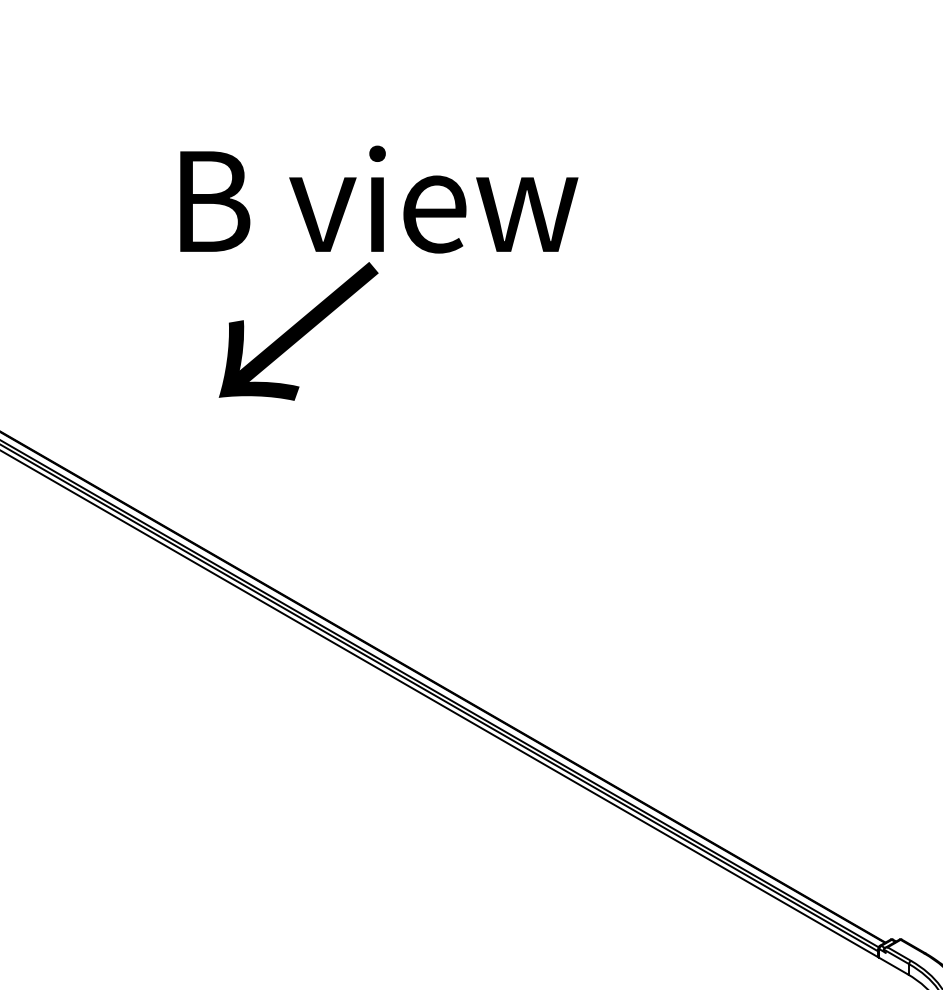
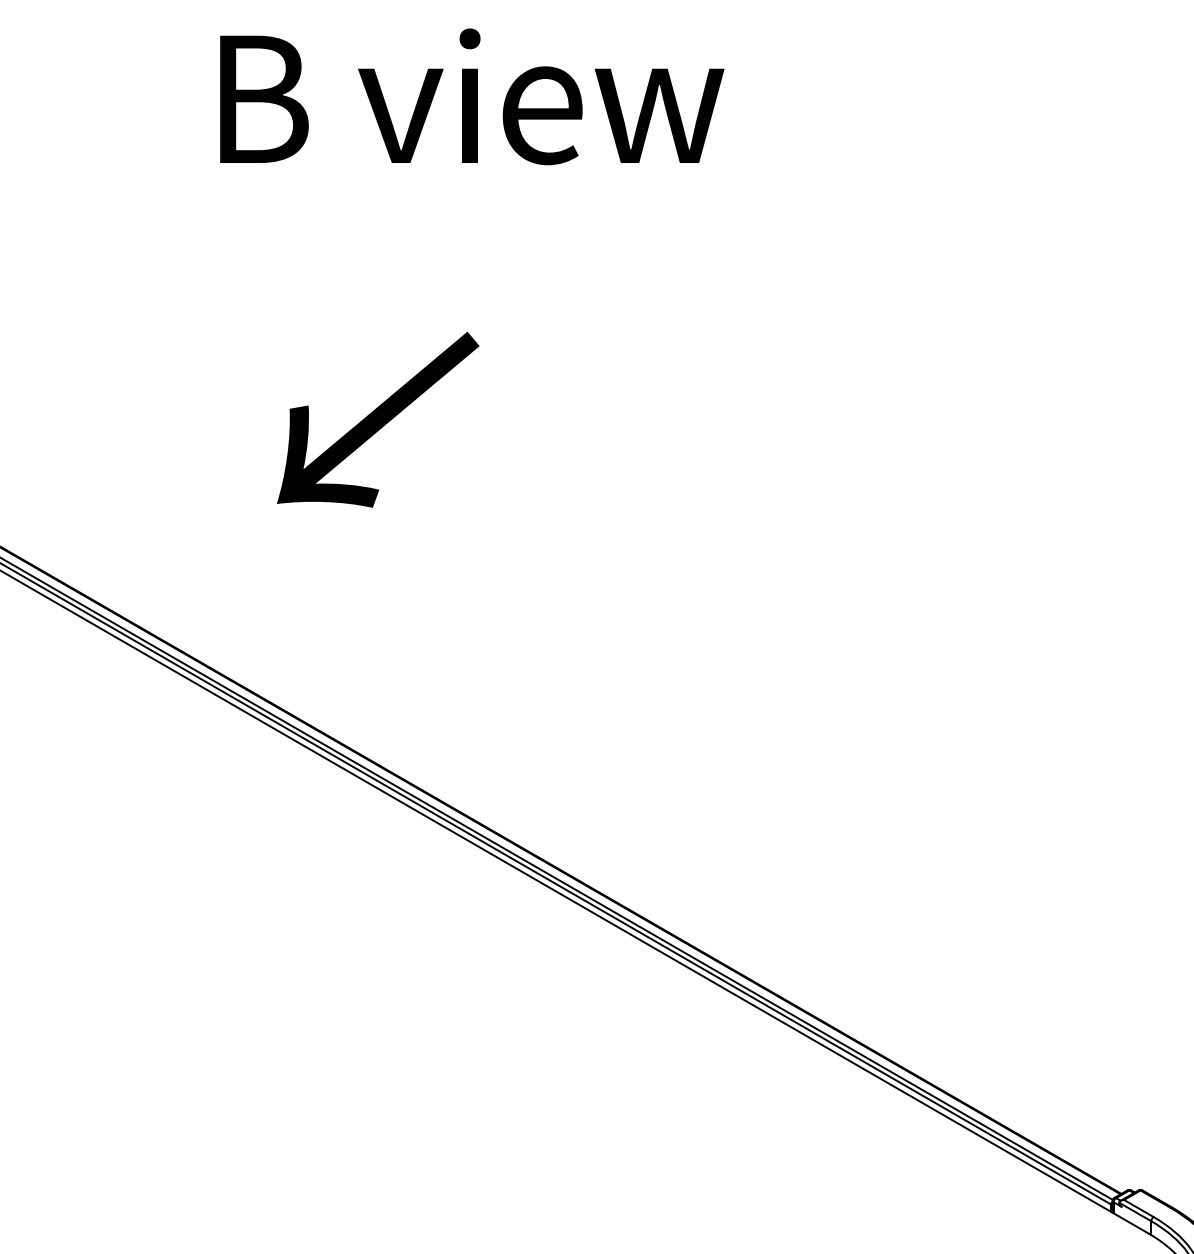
text: (379, 199) -> (472, 96), moved

